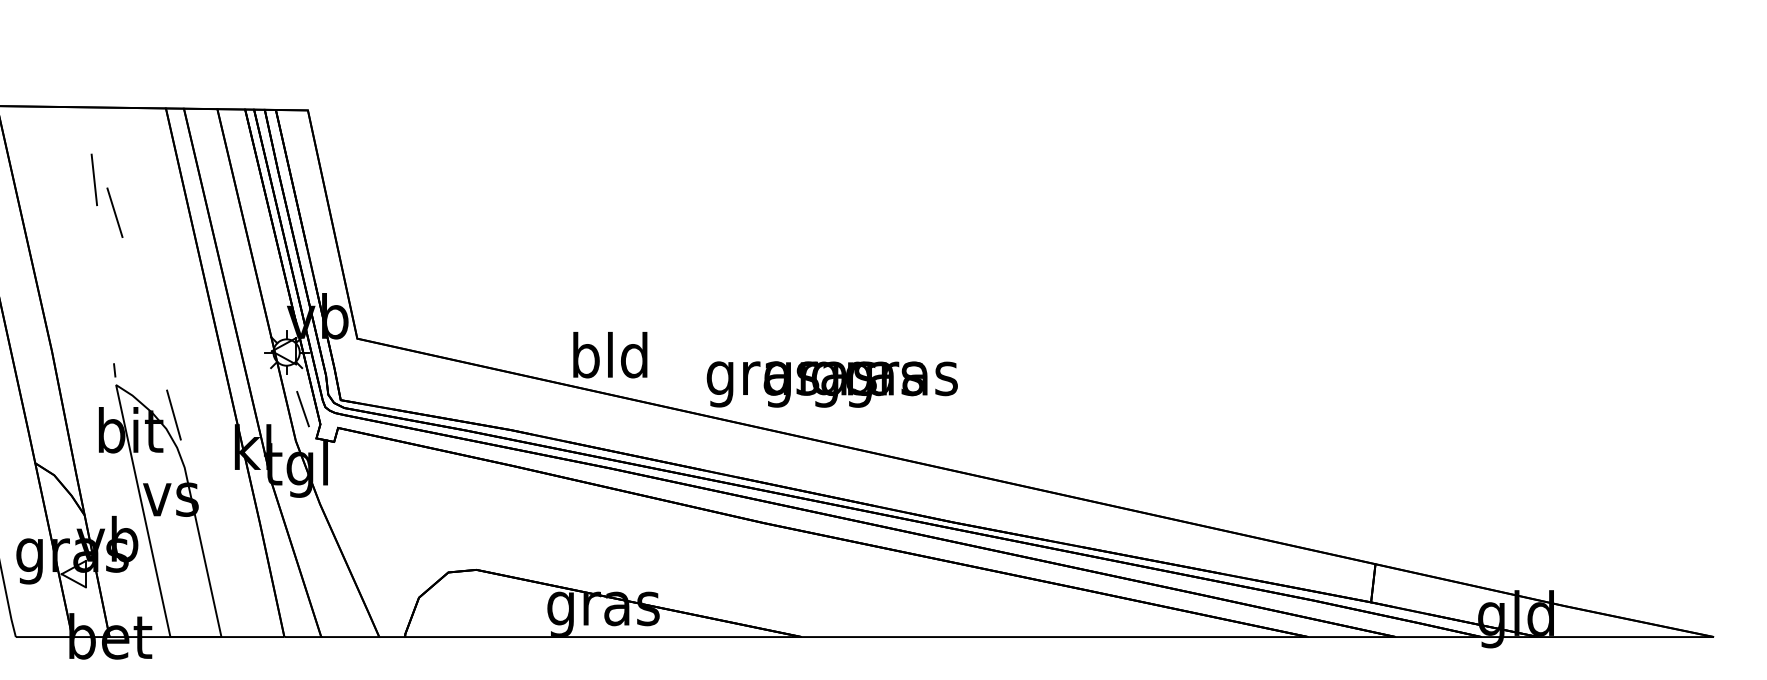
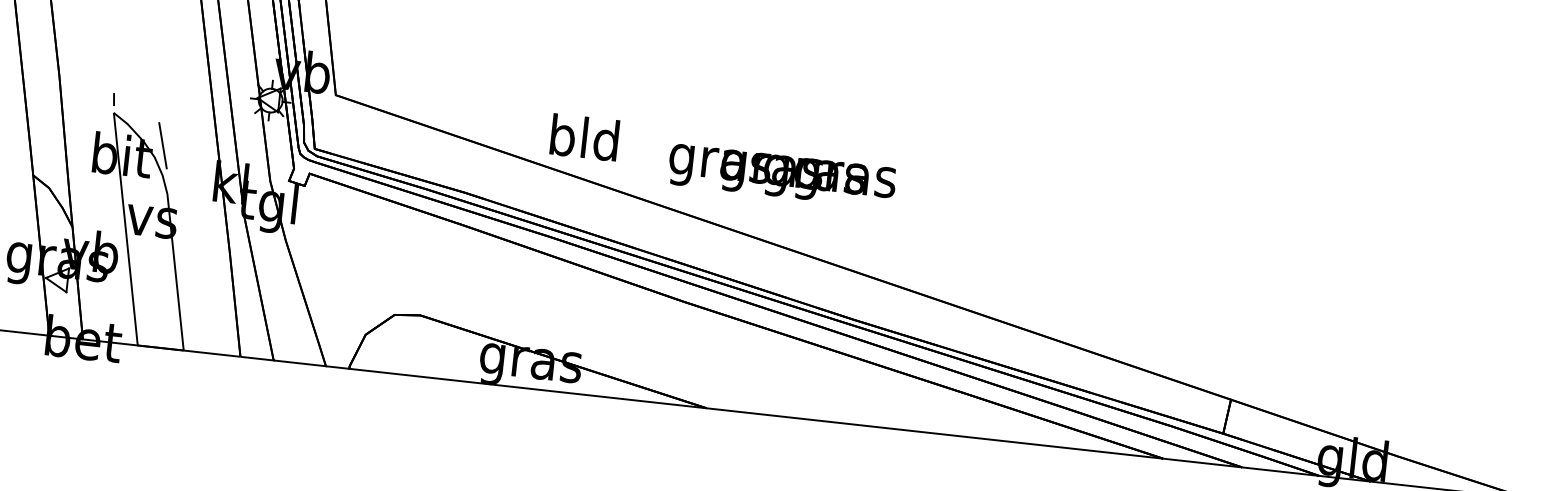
text: (610, 355) -> (584, 137), moved
text: (831, 384) -> (781, 176), moved
line: (302, 408) -> (279, 152), removed

